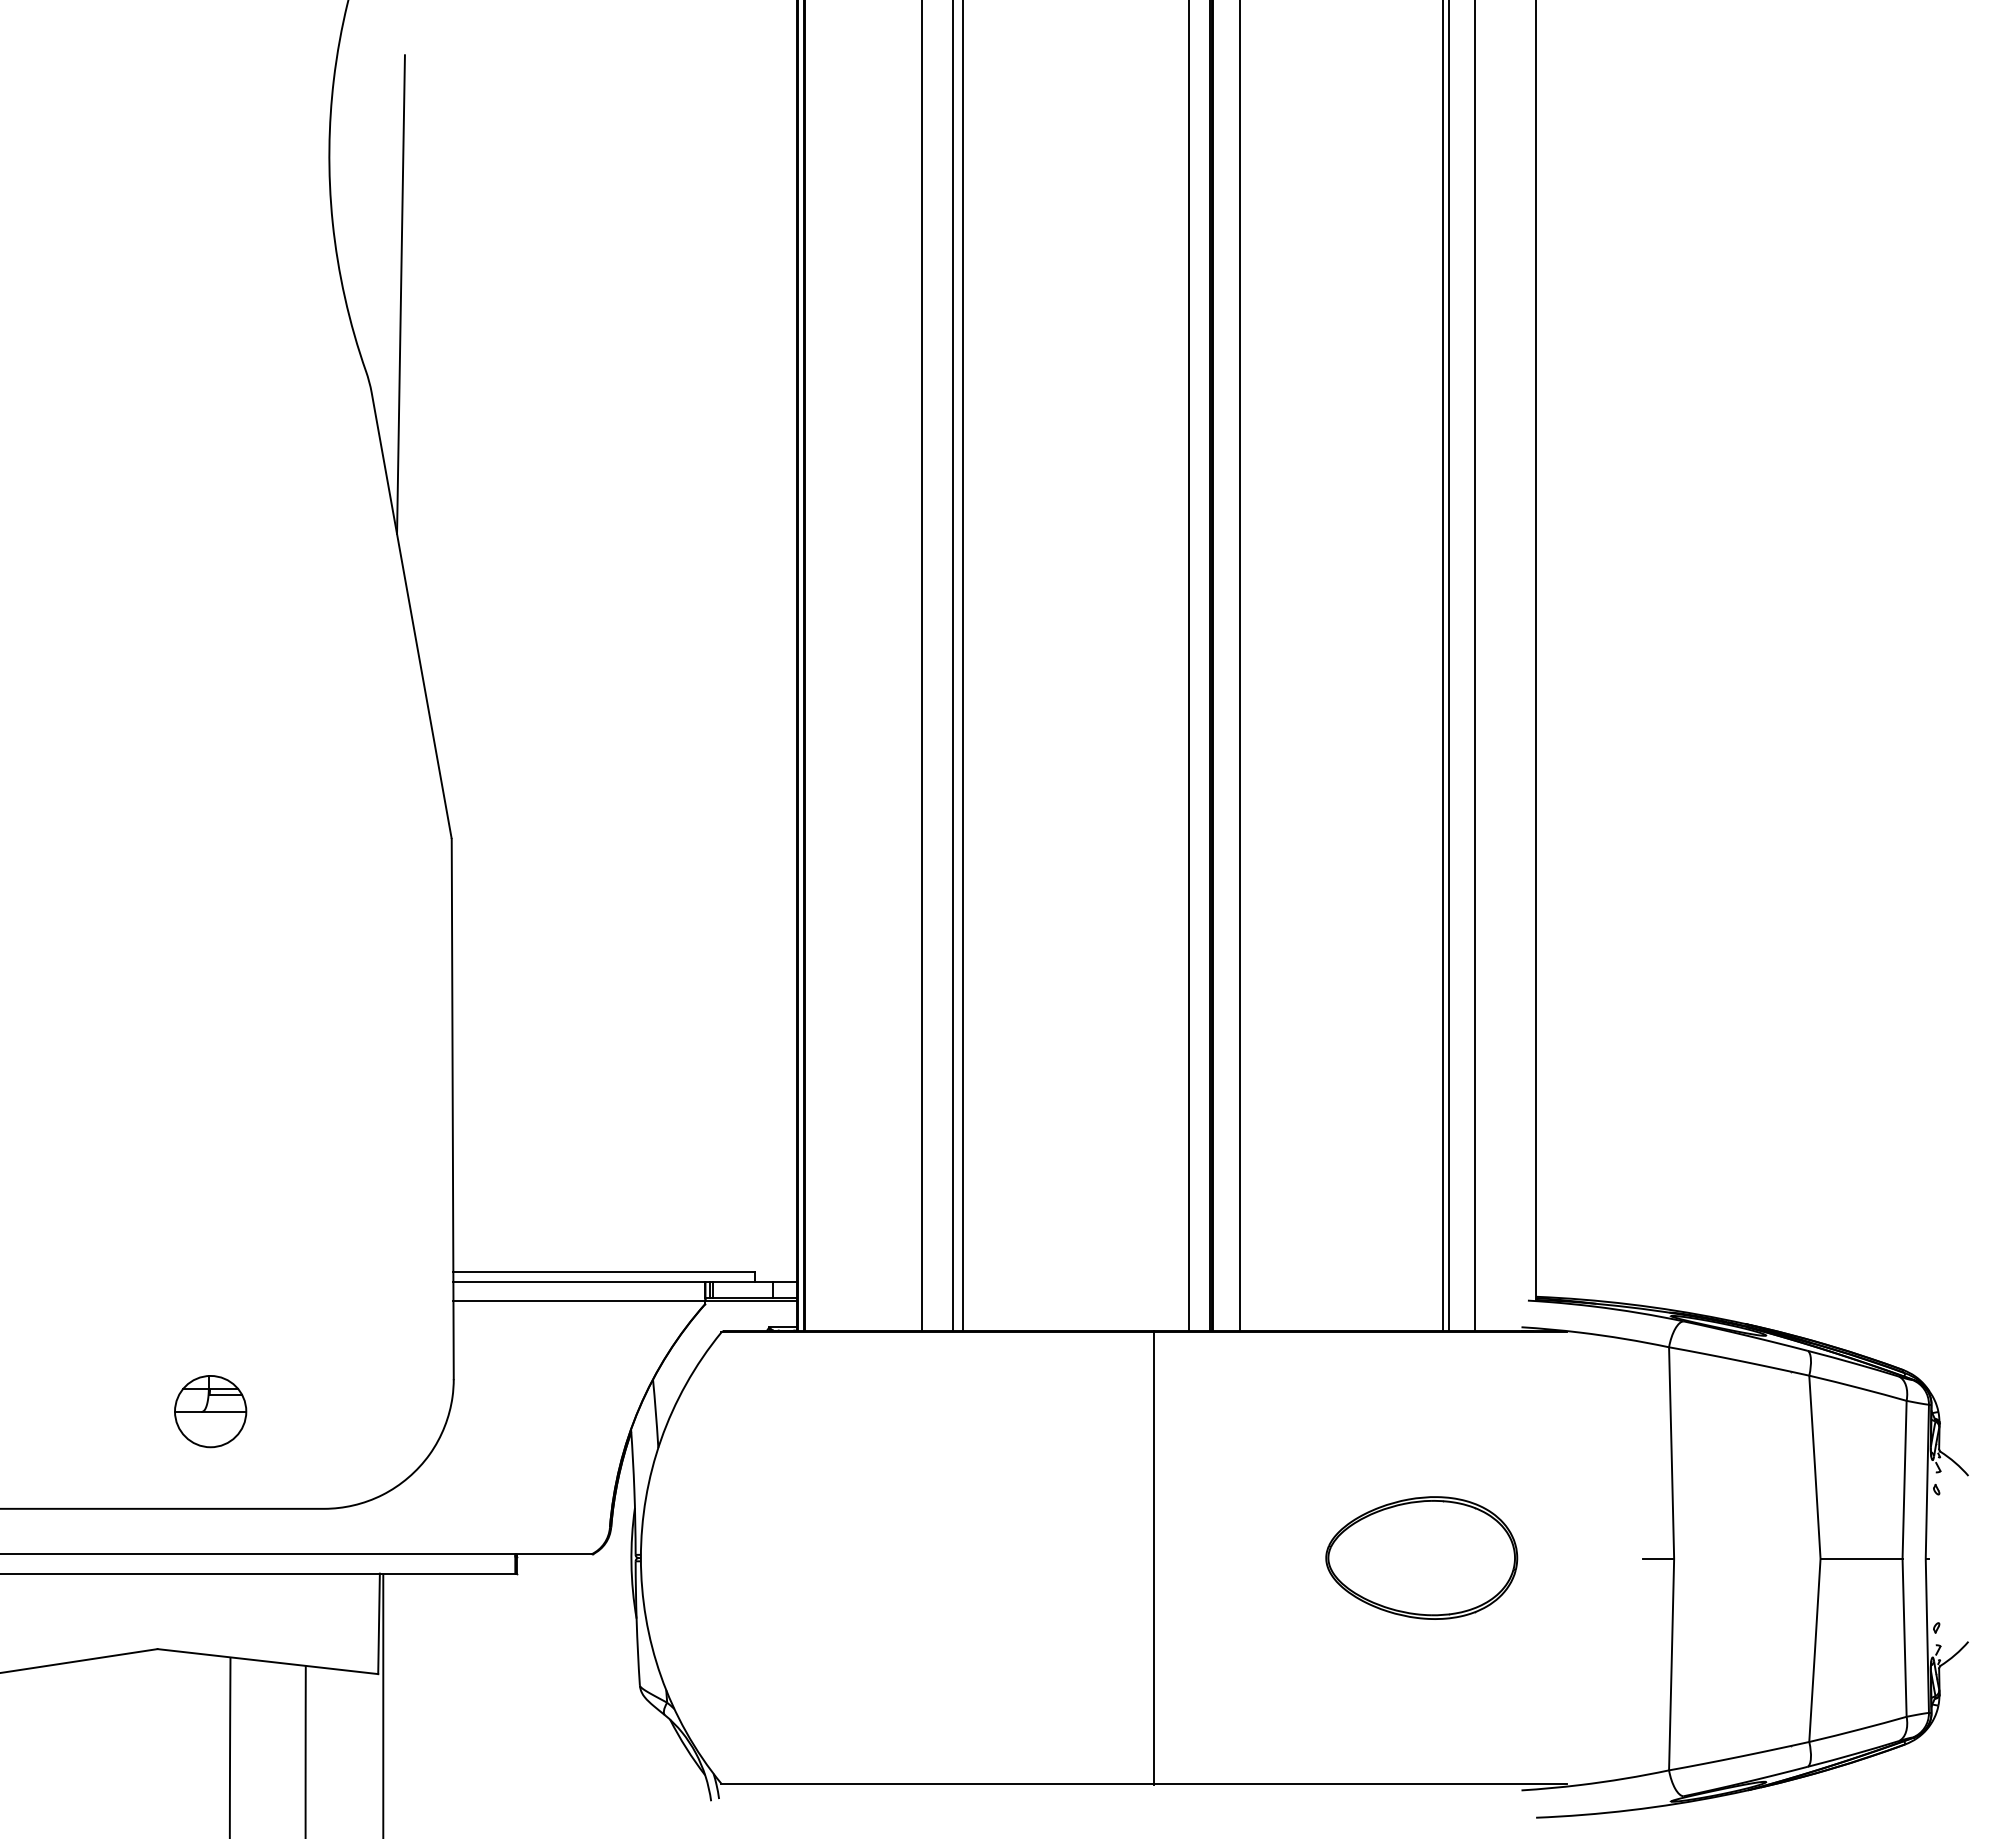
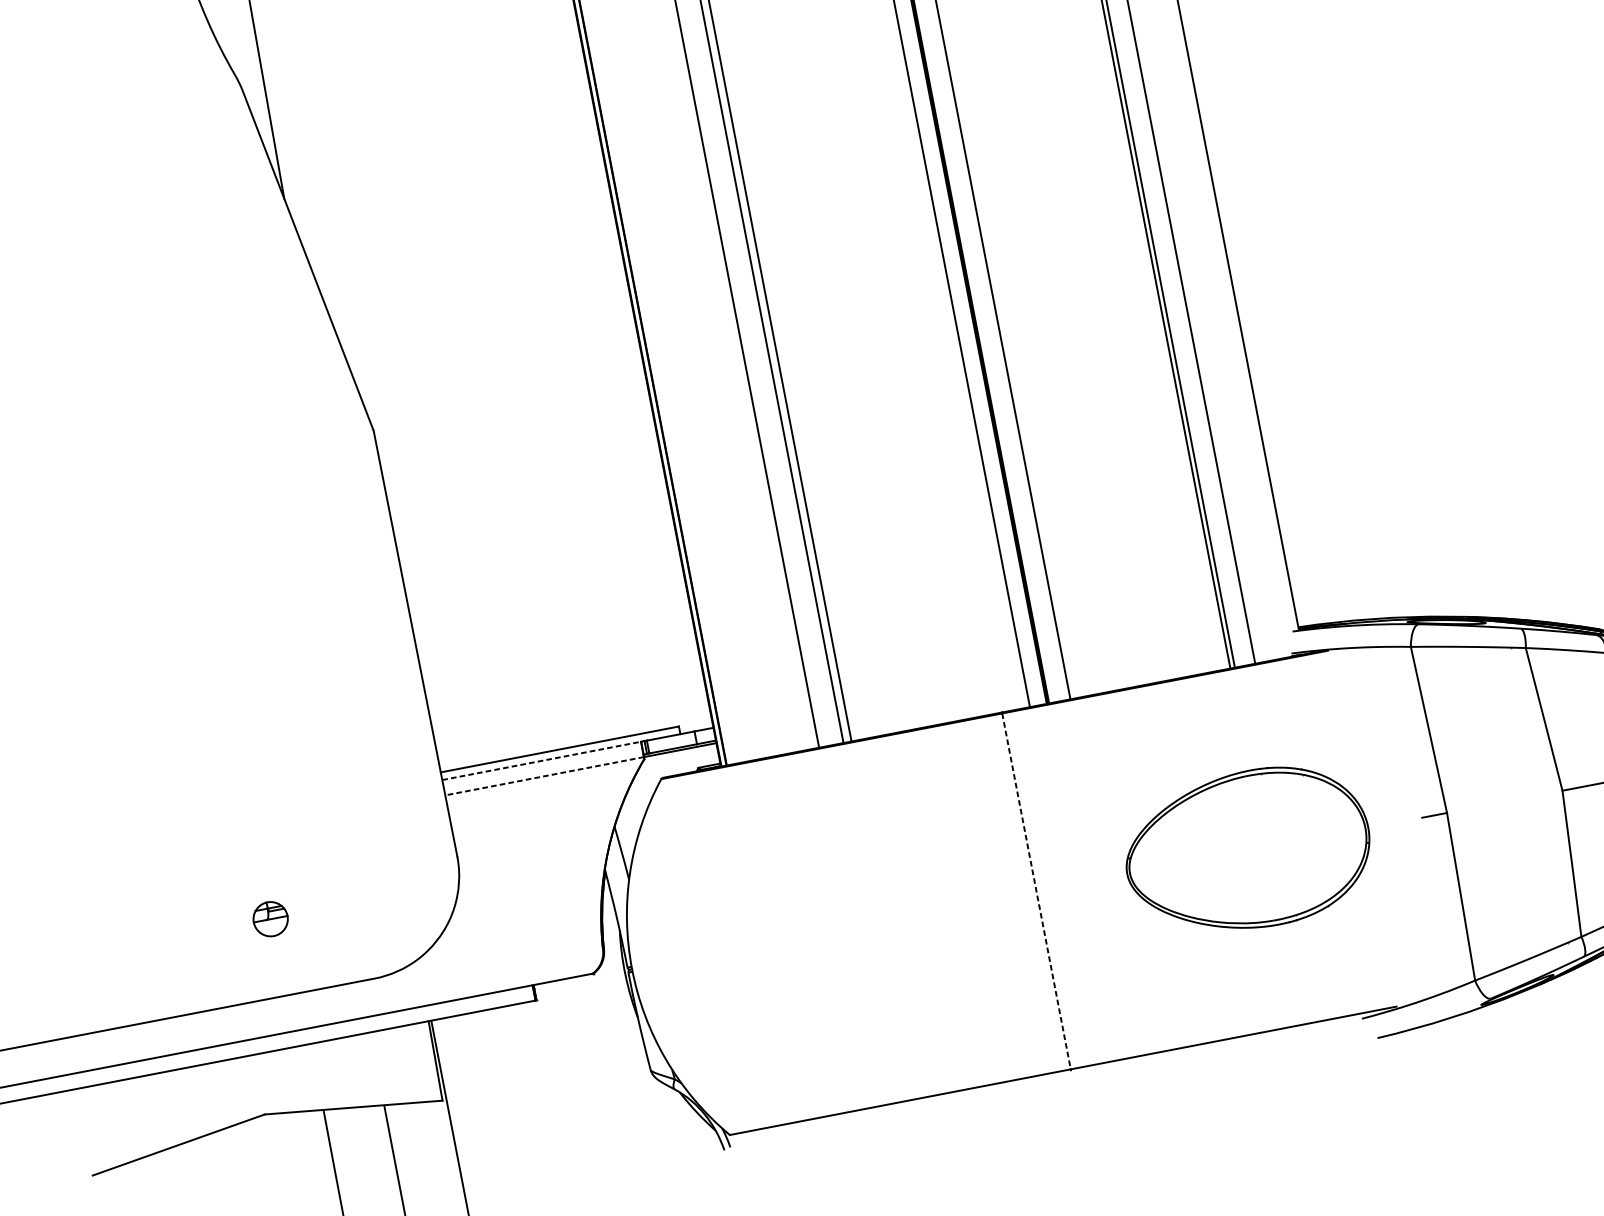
line: (579, 1281) -> (541, 760), solid -> dashed
line: (578, 1301) -> (543, 776), solid -> dashed
part: (210, 1411) -> (270, 919), size x0.6
part: (1421, 1557) -> (1247, 850), size x1.6
line: (1153, 1558) -> (1036, 891), solid -> dashed

